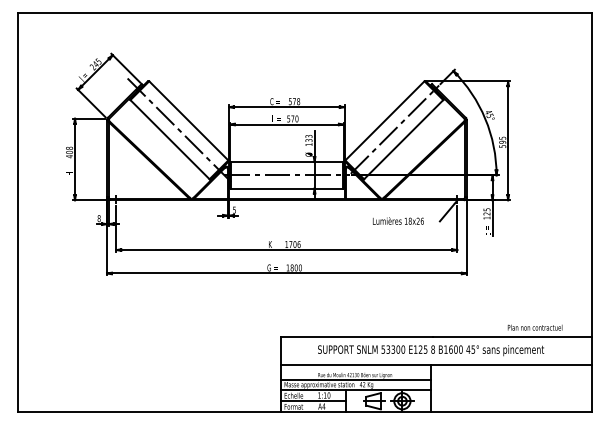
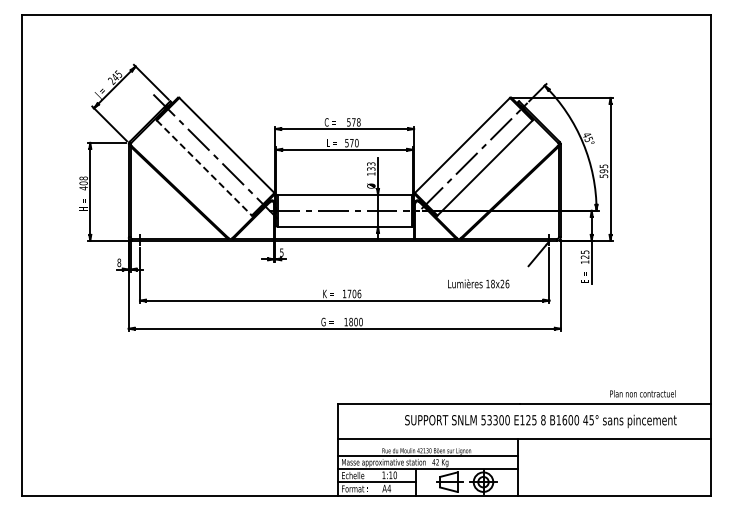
line: (170, 140) -> (204, 168), solid -> dashed
text: (398, 220) -> (478, 283), moved
text: (430, 350) -> (540, 421), moved

